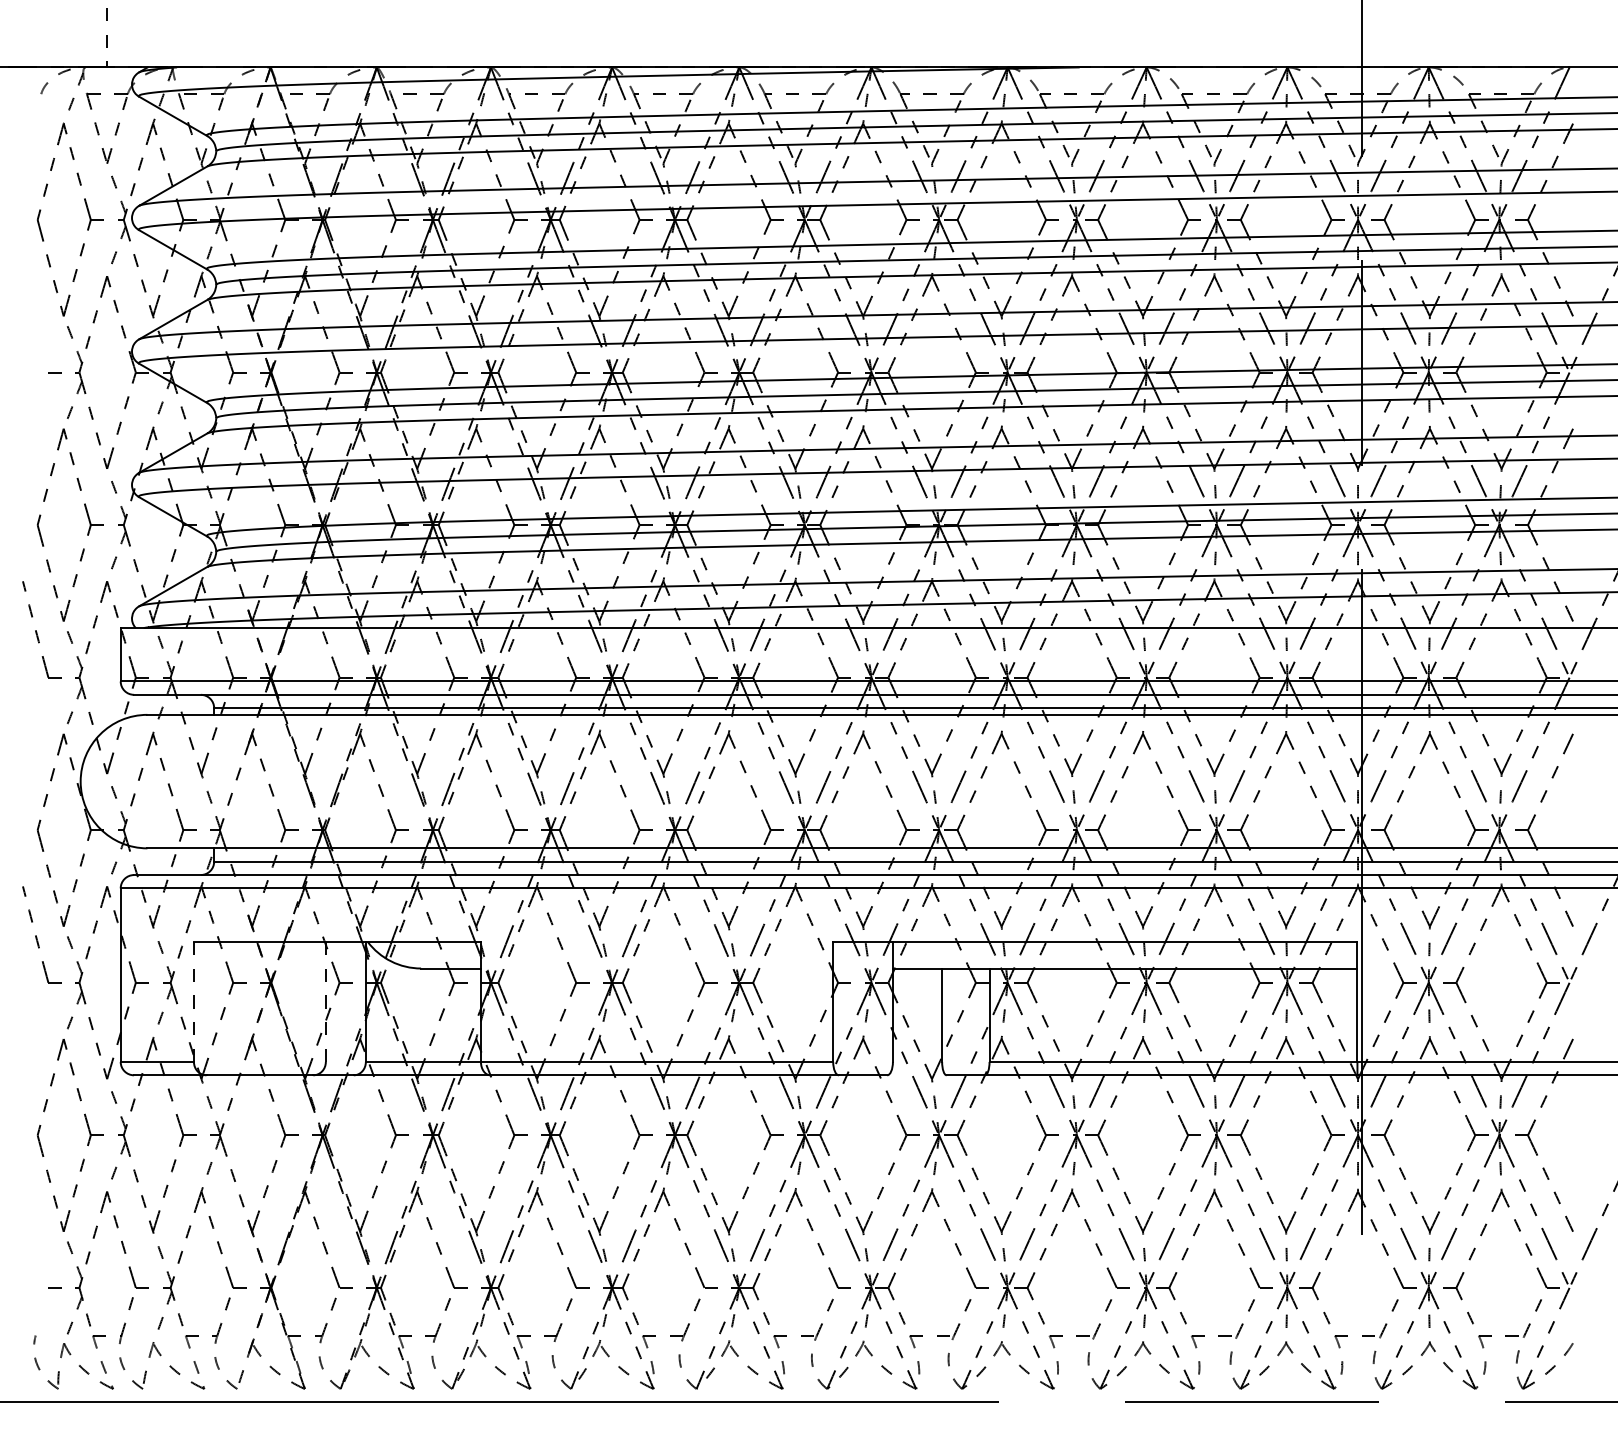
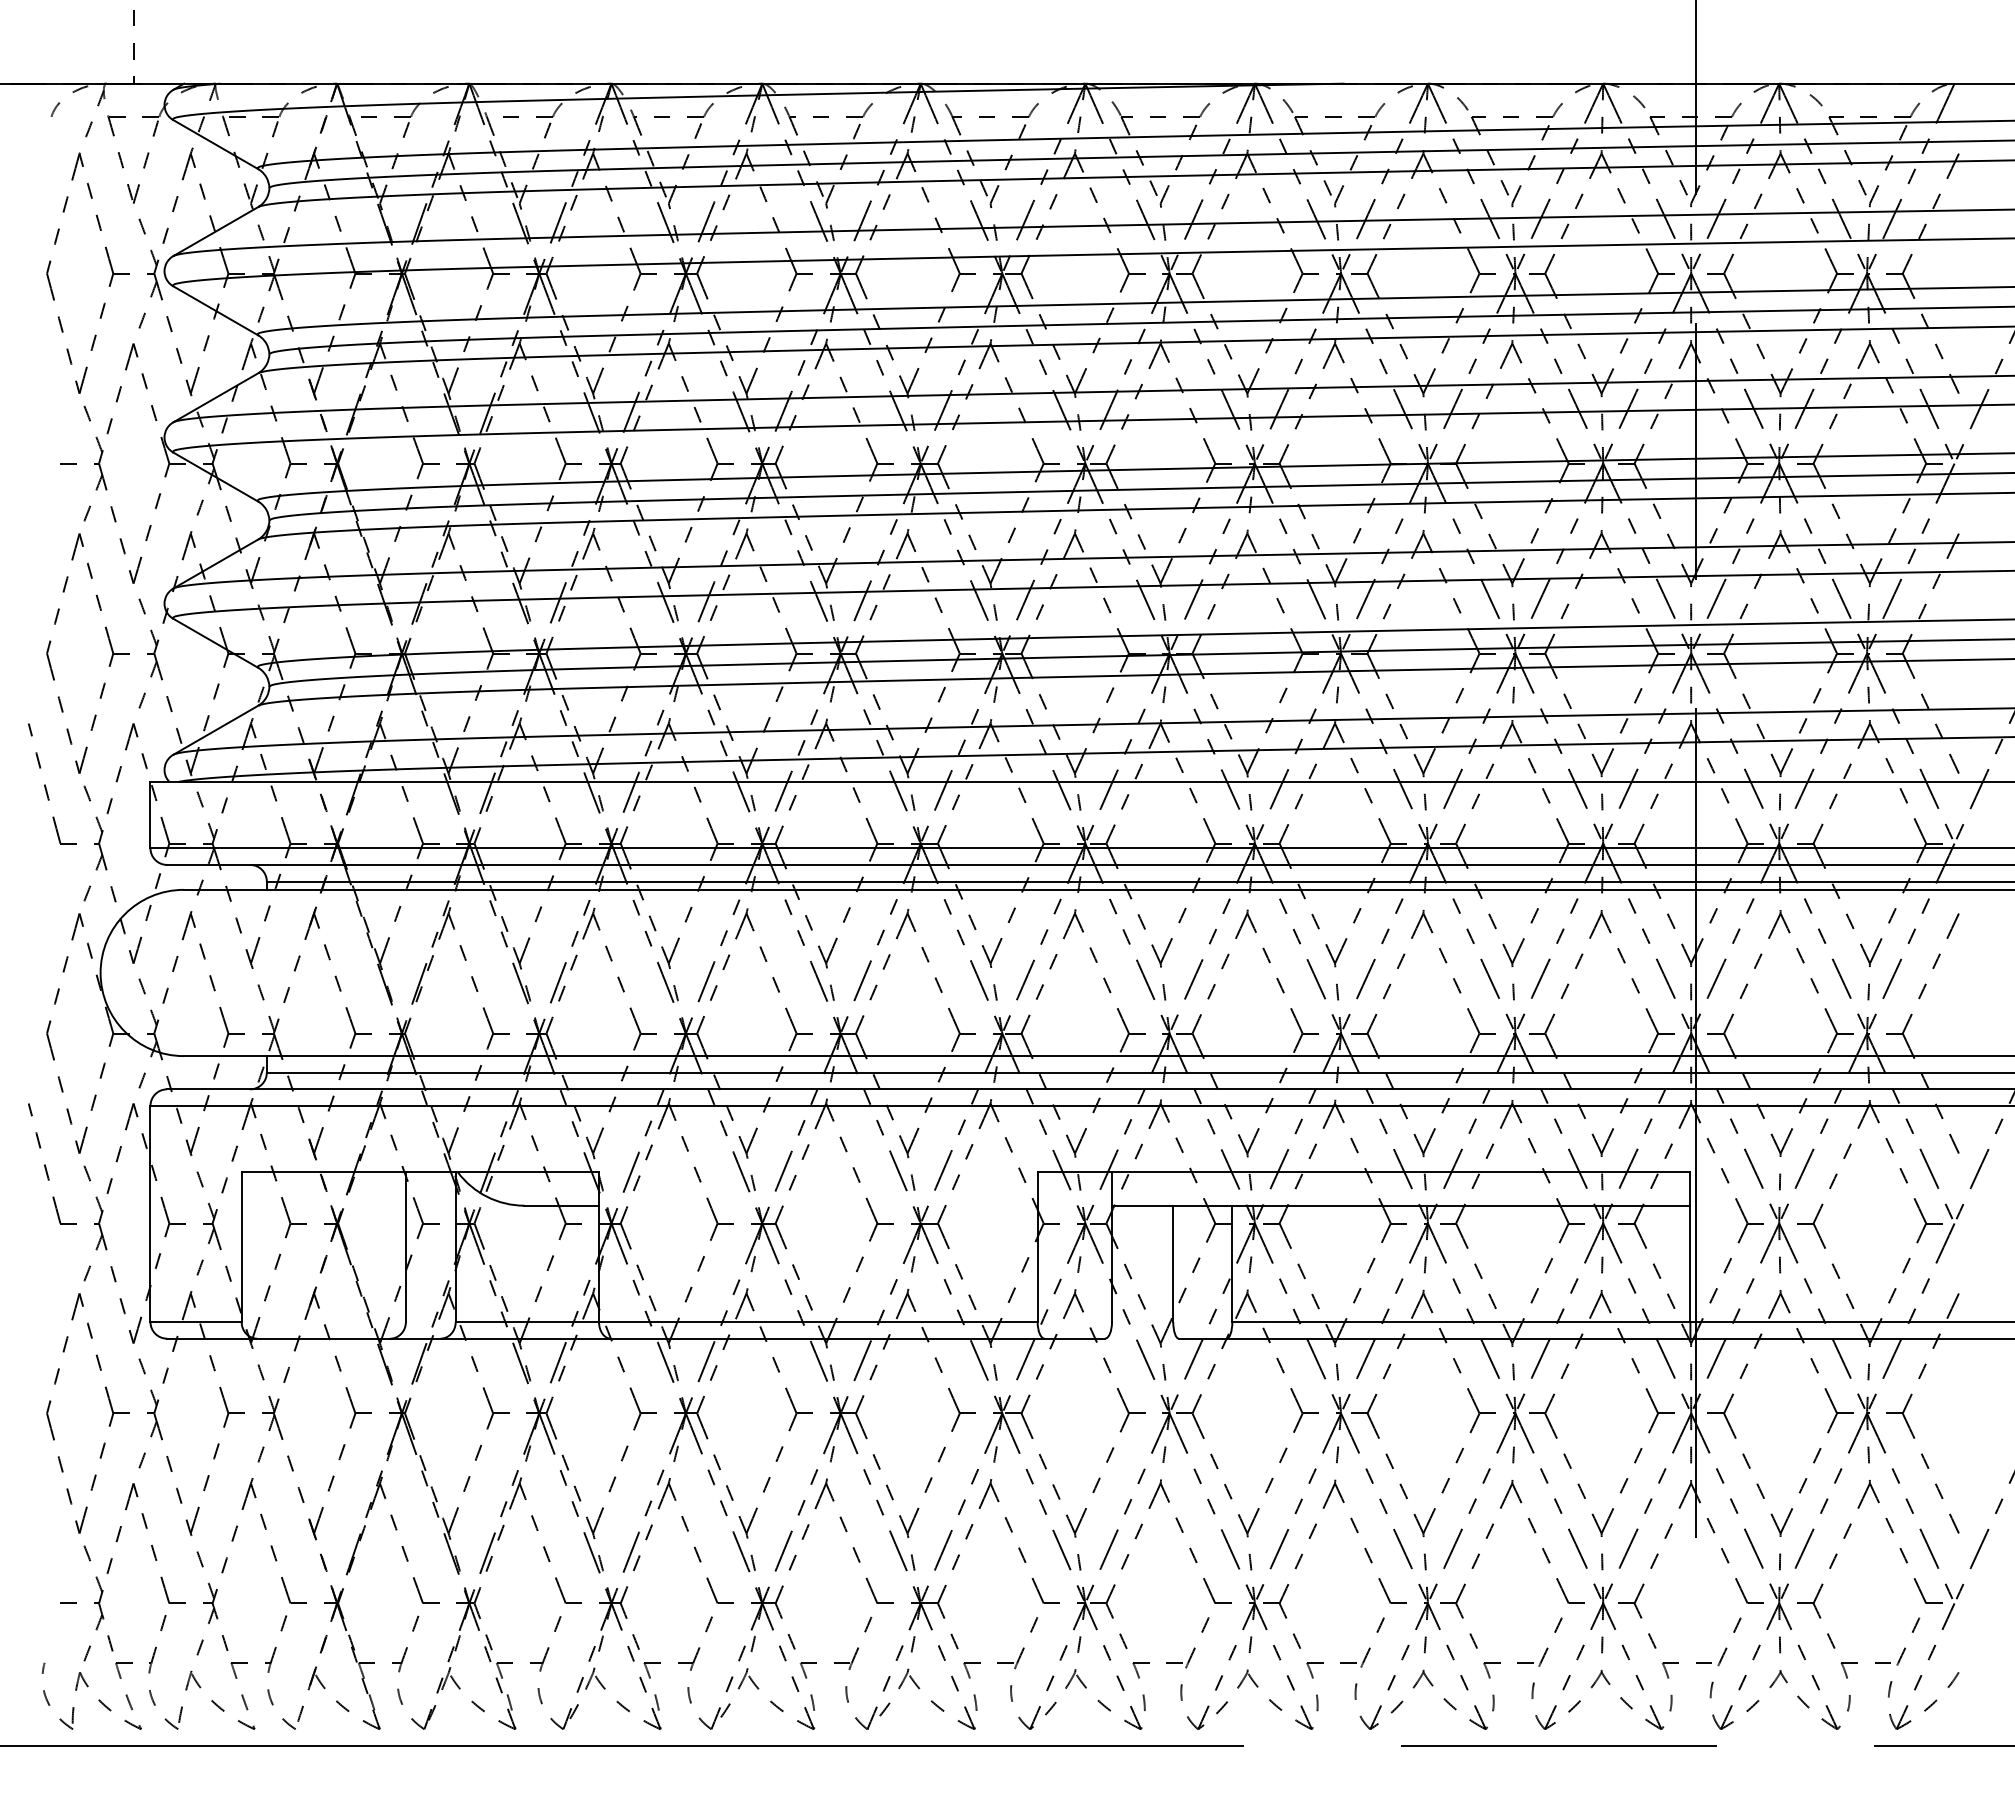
line: (193, 1002) -> (241, 1247), dashed -> solid
line: (325, 1002) -> (405, 1247), dashed -> solid

